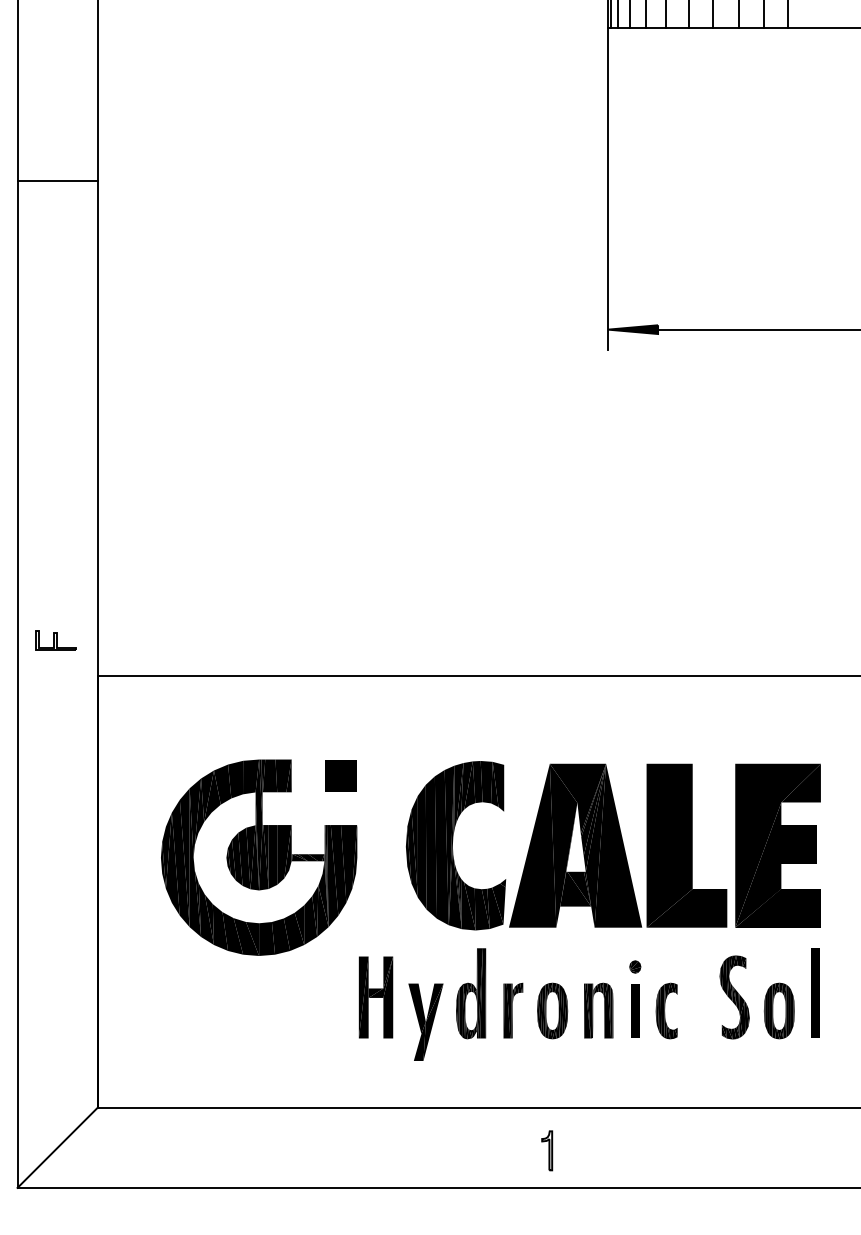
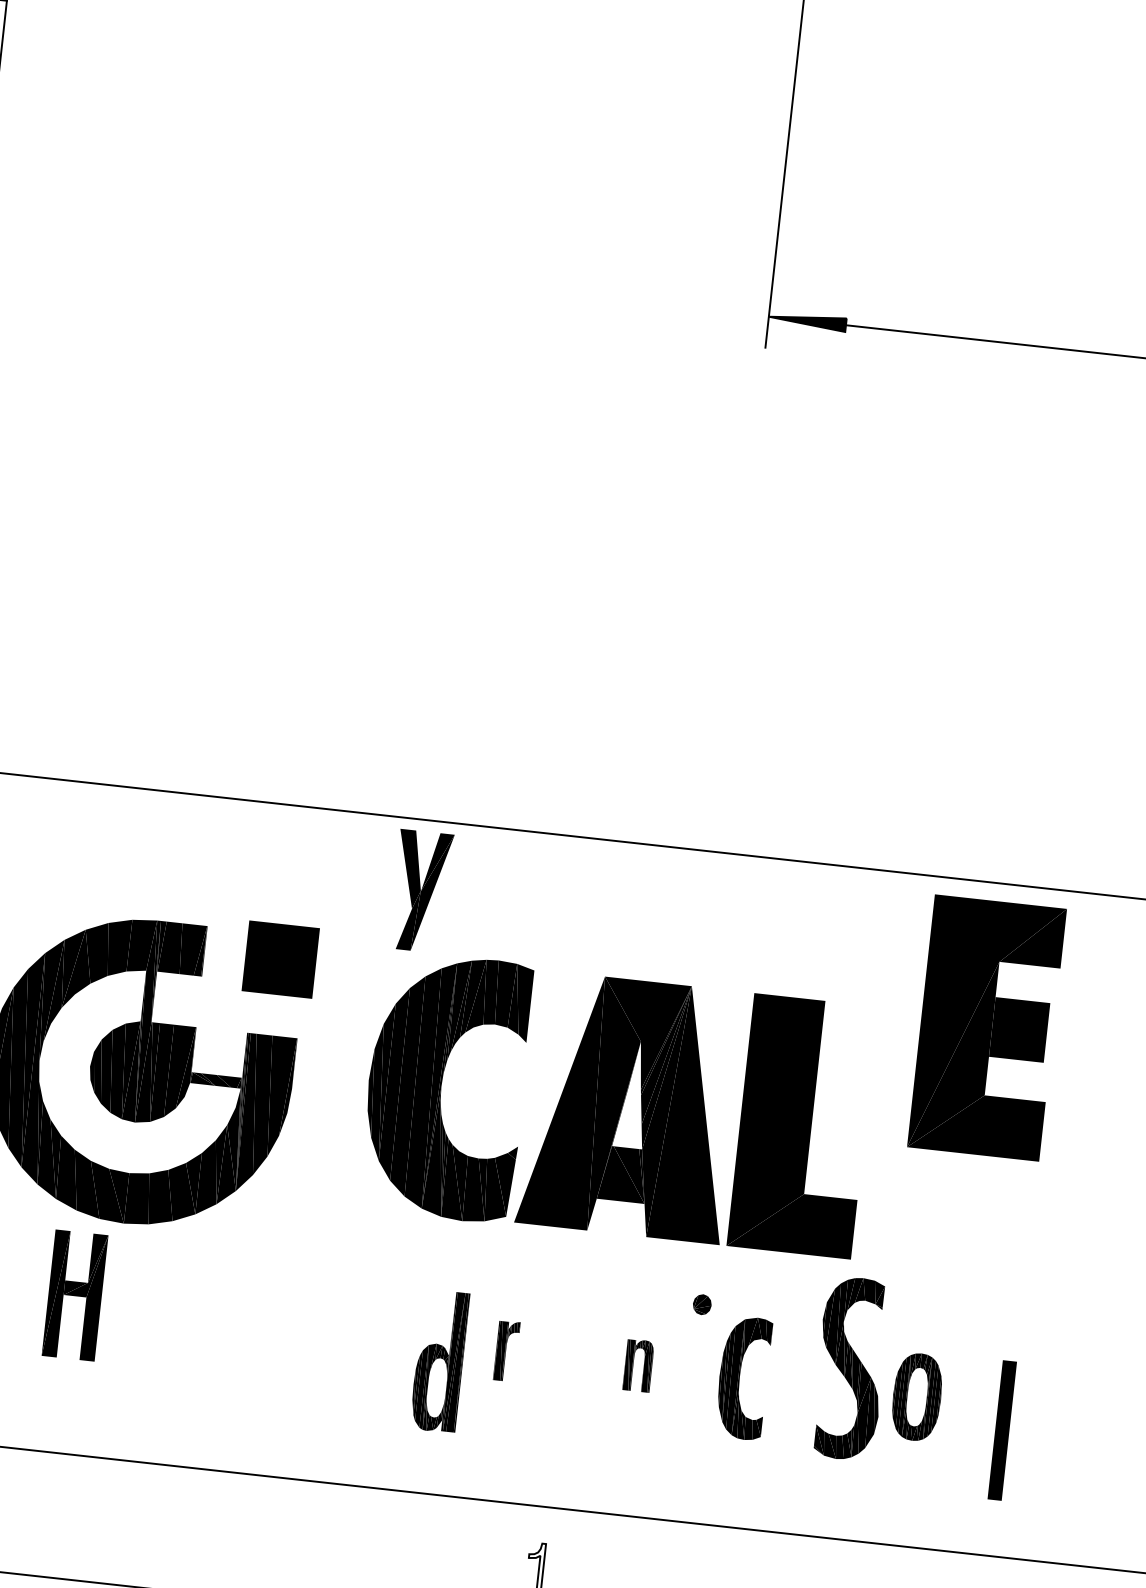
part: (340, 775) -> (280, 959), size x1.4
part: (777, 845) -> (986, 1027), moved
part: (815, 992) -> (1002, 1429), moved
part: (471, 993) -> (440, 1360), moved
part: (375, 997) -> (74, 1295), moved
part: (734, 997) -> (850, 1368), size x1.4
part: (513, 1010) -> (506, 1351), size x0.7
part: (552, 1010) -> (567, 1357), removed
part: (598, 1010) -> (638, 1365), size x0.6
part: (635, 1010) -> (695, 1371), removed
part: (666, 1010) -> (743, 1377), size x1.4
part: (425, 1021) -> (420, 890), moved

